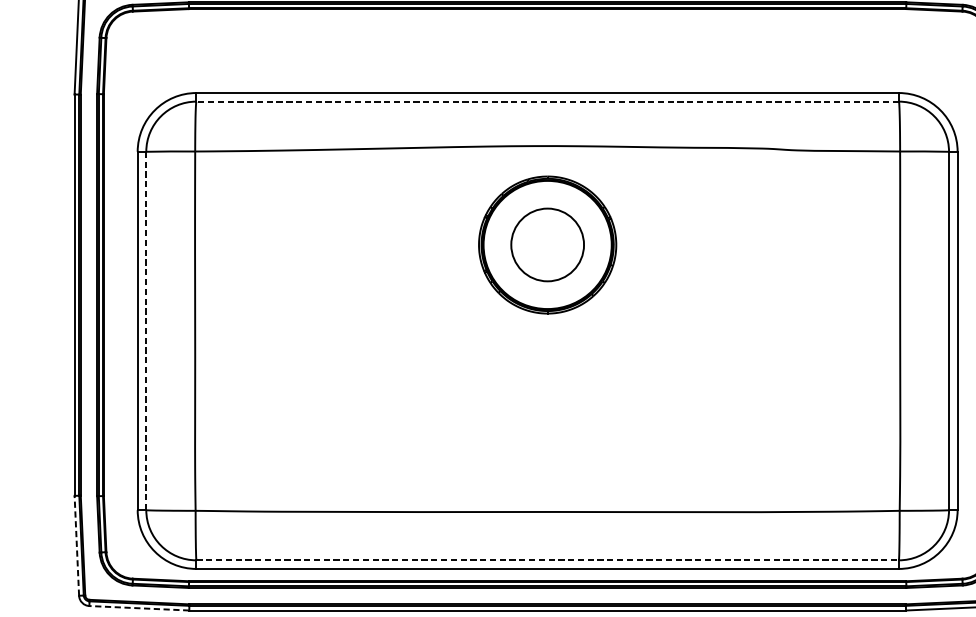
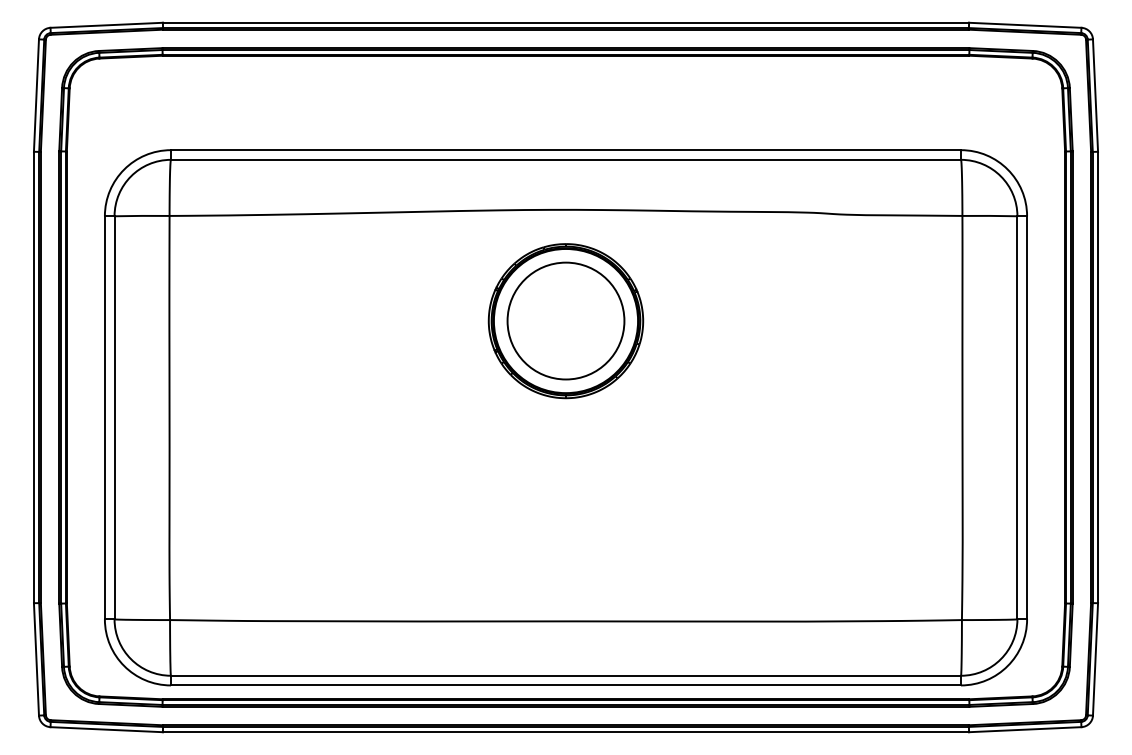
line: (547, 101) -> (565, 159), dashed -> solid
circle: (547, 244) -> (565, 320), size x1.43
line: (146, 330) -> (114, 417), dashed -> solid
line: (76, 544) -> (36, 658), dashed -> solid
line: (548, 560) -> (566, 675), dashed -> solid
line: (139, 608) -> (106, 729), dashed -> solid

